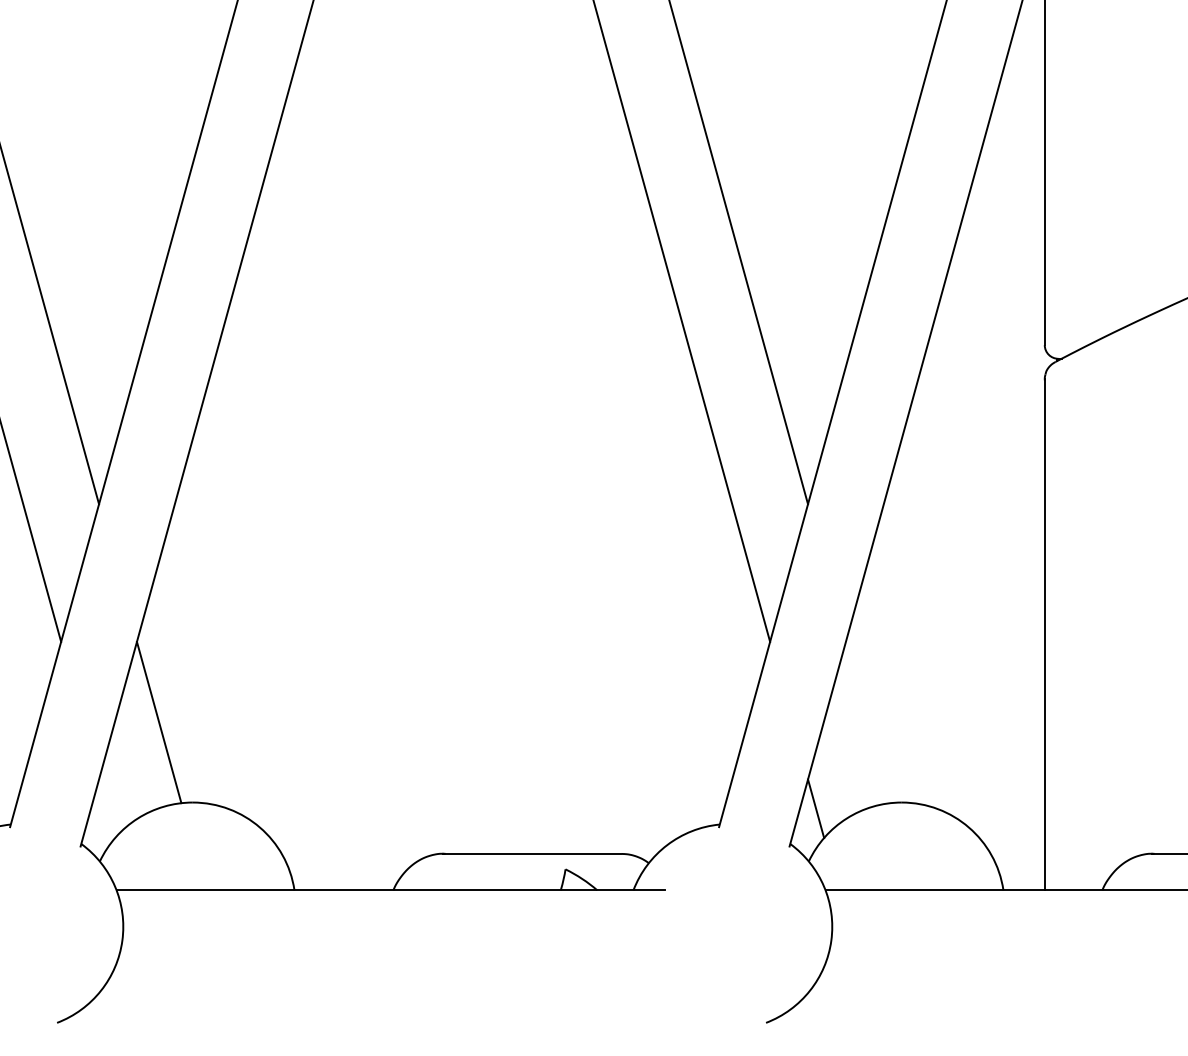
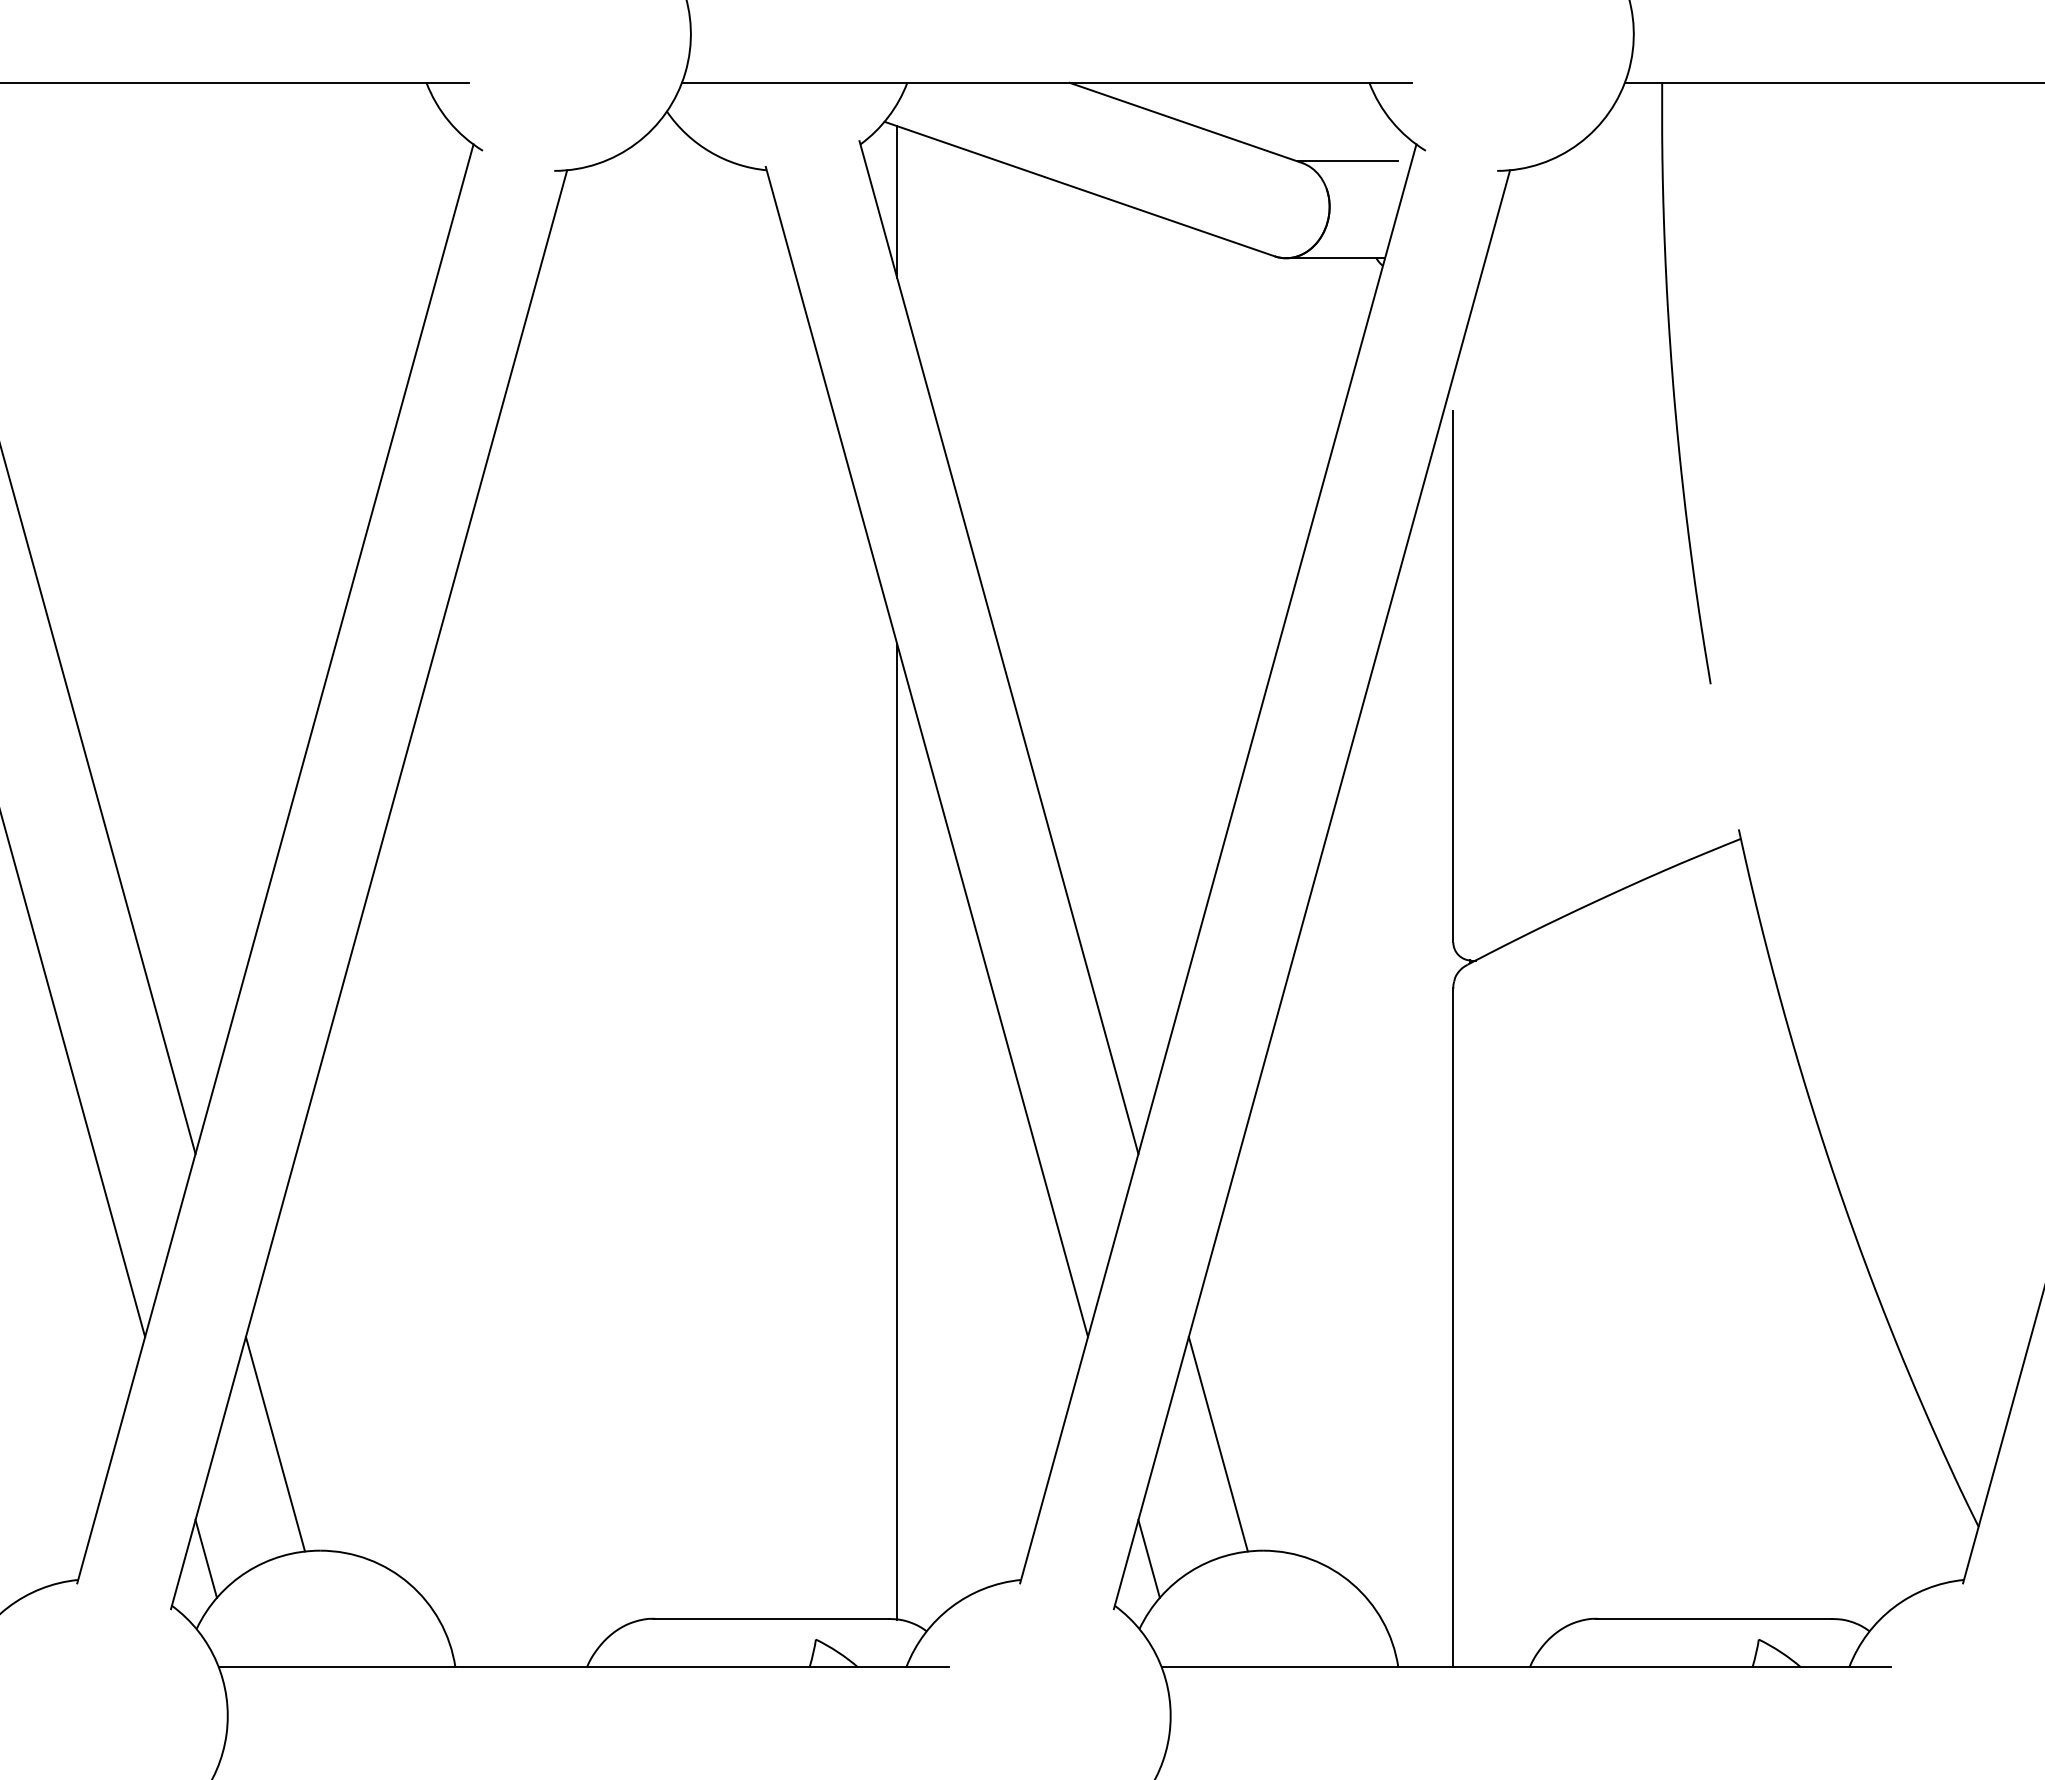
line: (626, 487) -> (897, 1131), added
line: (867, 722) -> (1217, 1444), added
line: (106, 808) -> (205, 1558), added

